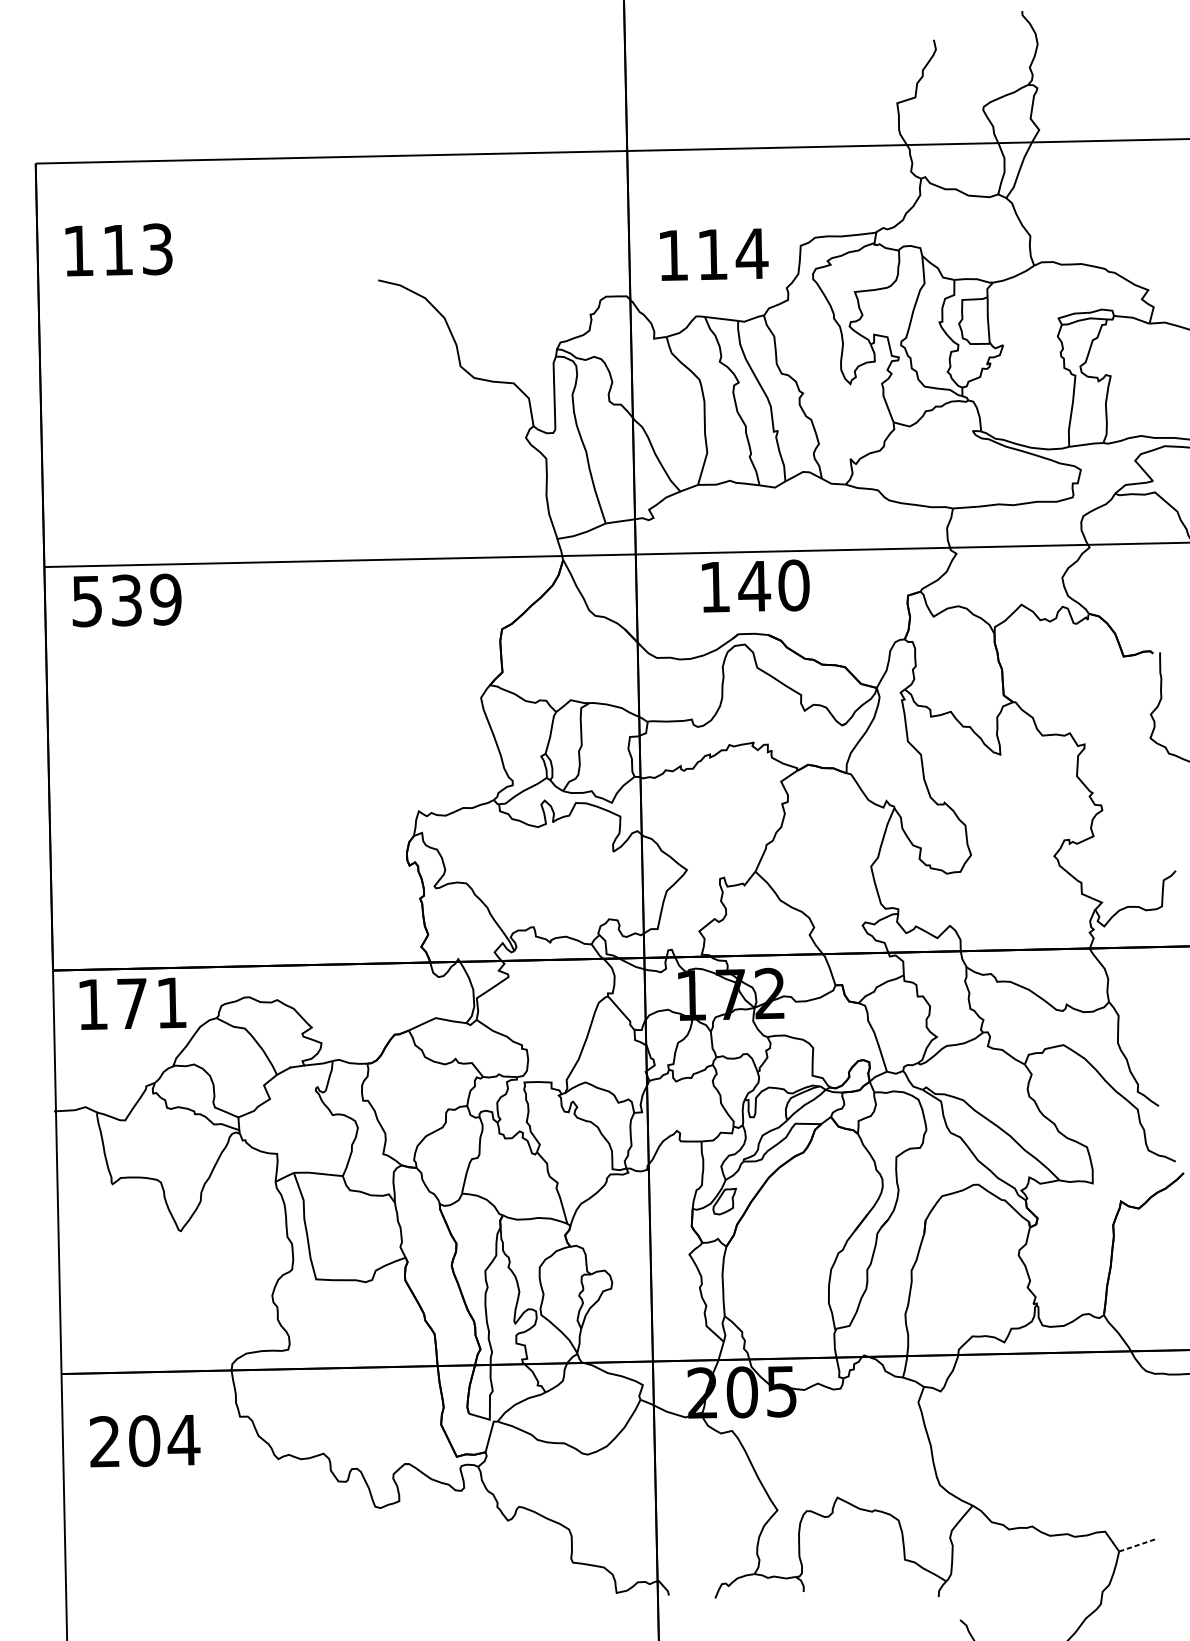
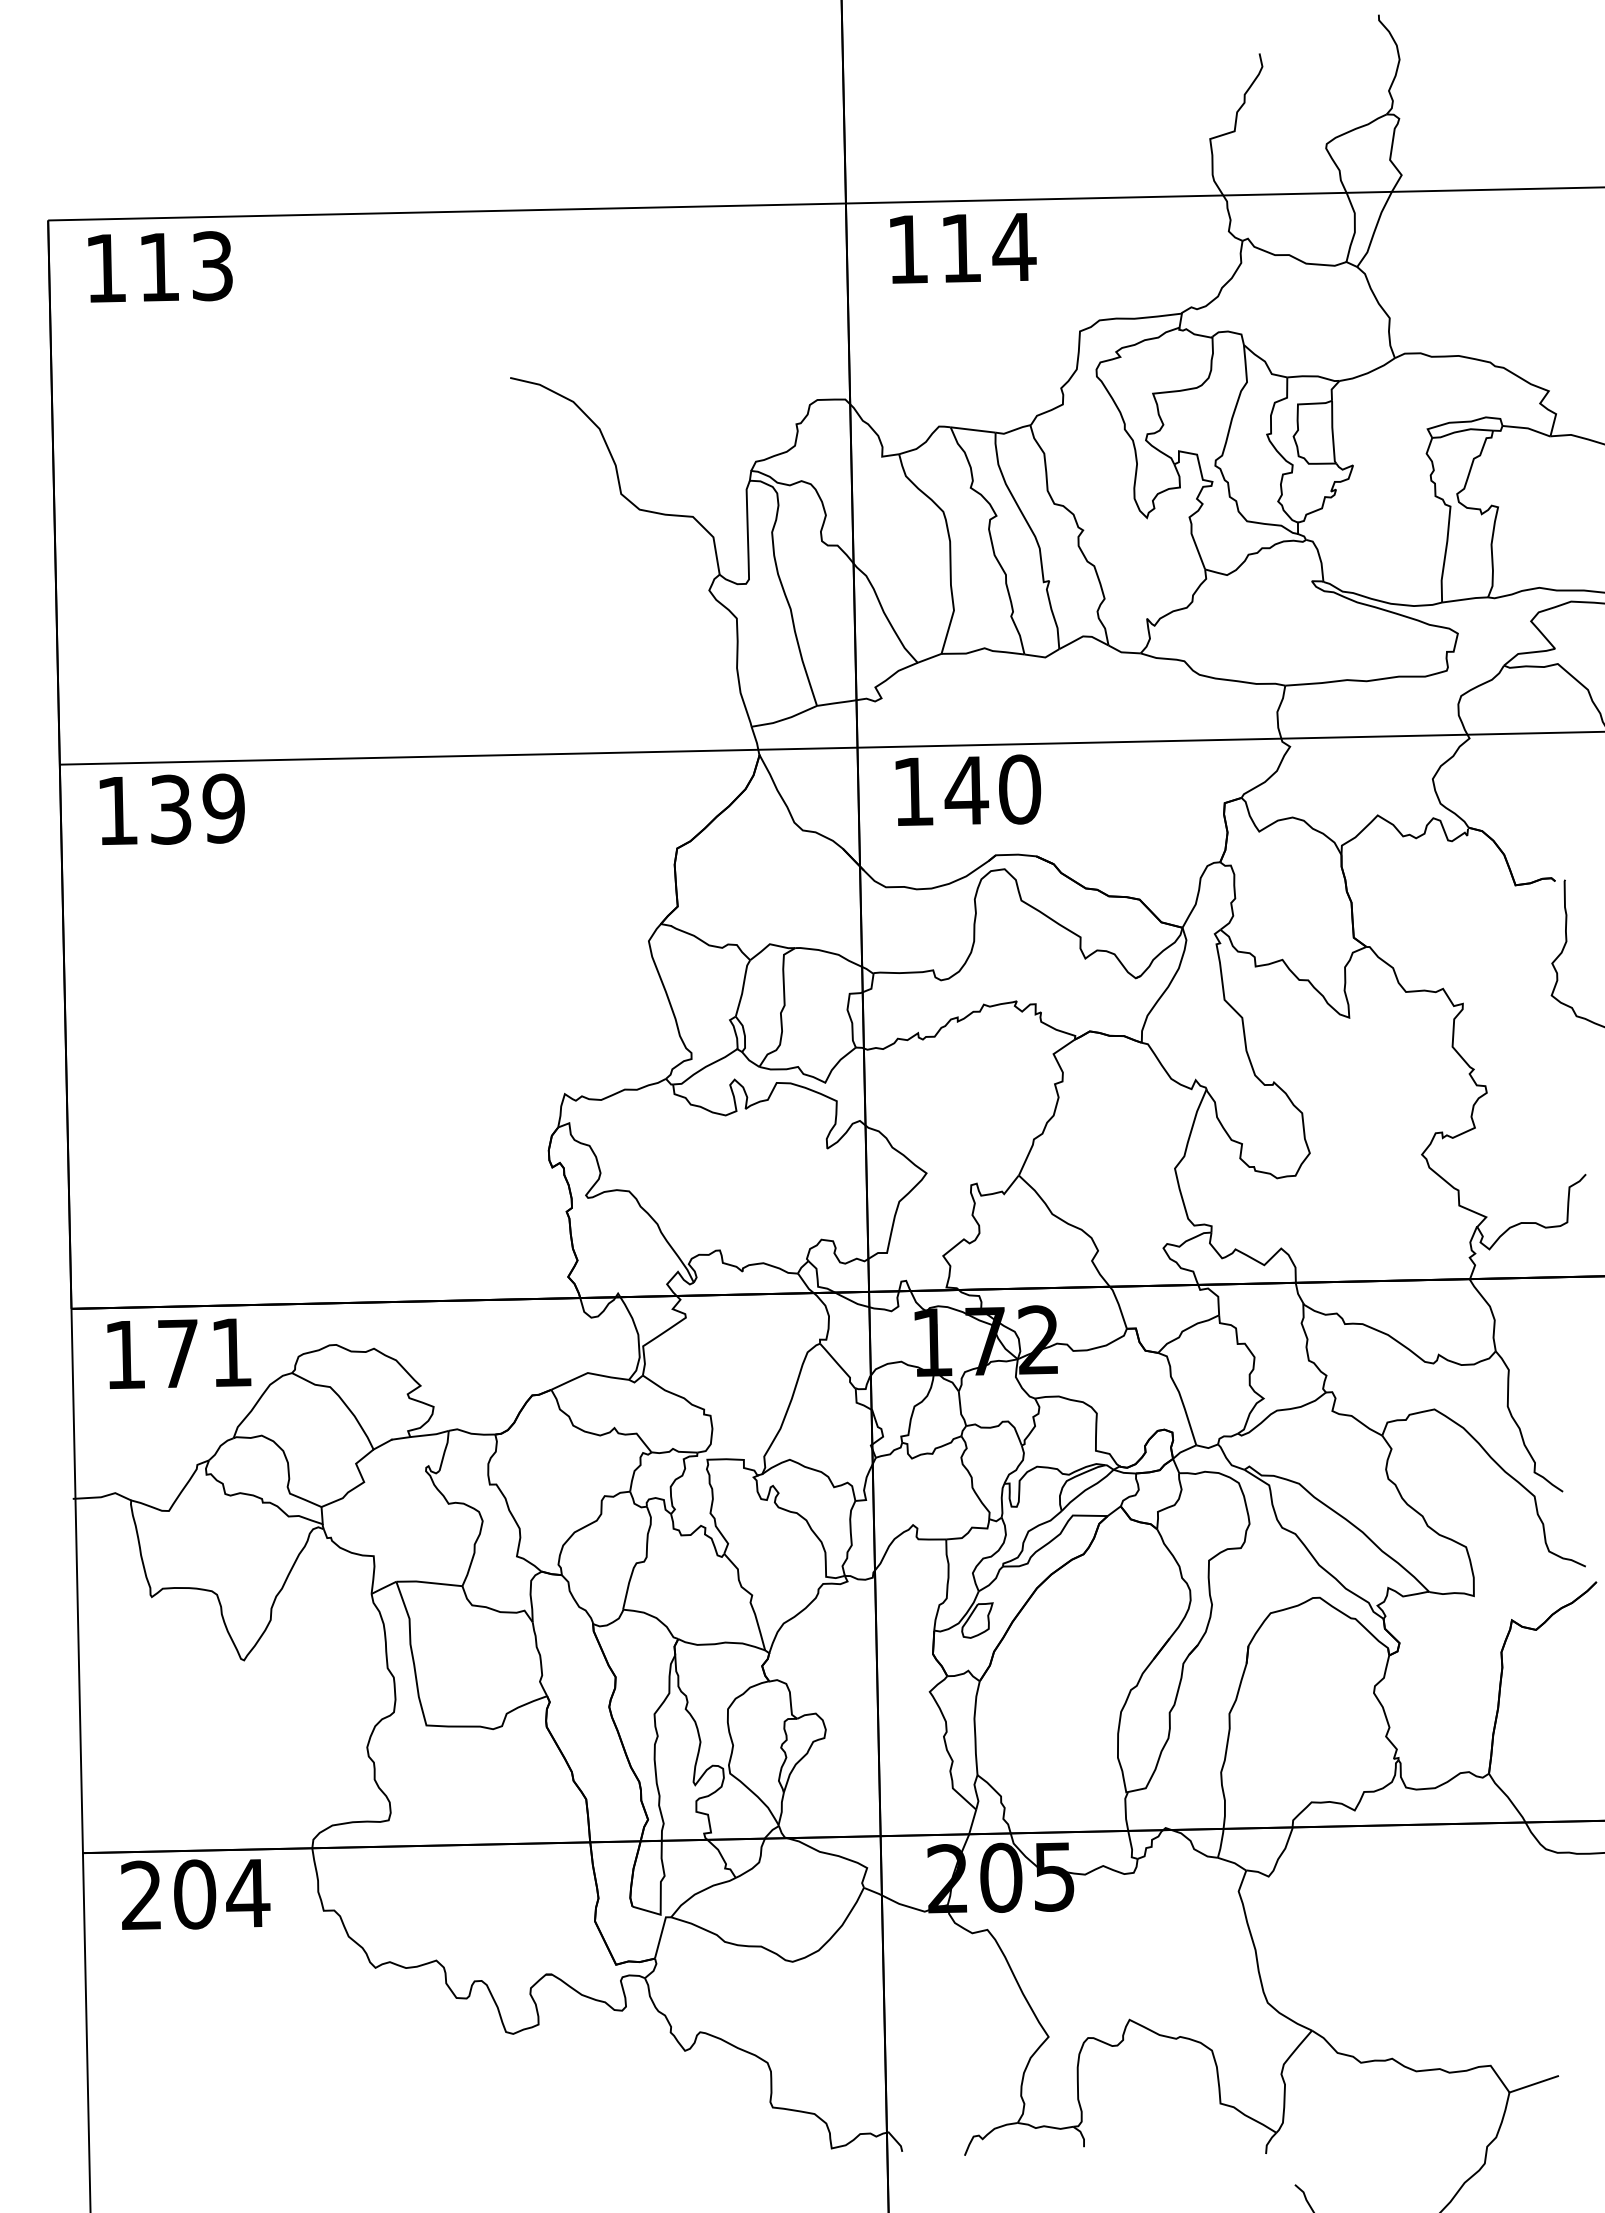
text: (119, 249) -> (160, 266), moved
text: (714, 254) -> (963, 248), moved
text: (755, 585) -> (967, 789), moved
text: (87, 601) -> (117, 811), 539 -> 139
text: (144, 1441) -> (195, 1894), moved
line: (1136, 1545) -> (1533, 2084), dashed -> solid

